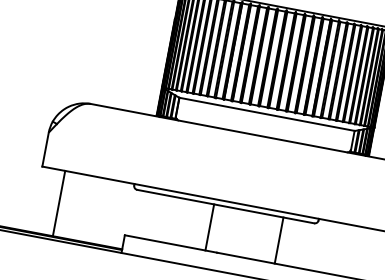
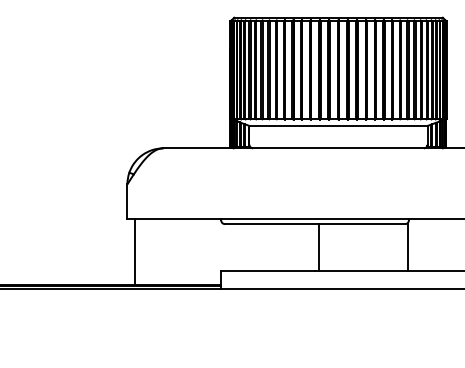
line: (58, 202) -> (134, 251), moved
line: (210, 227) -> (319, 247), moved
line: (278, 240) -> (407, 247), moved

